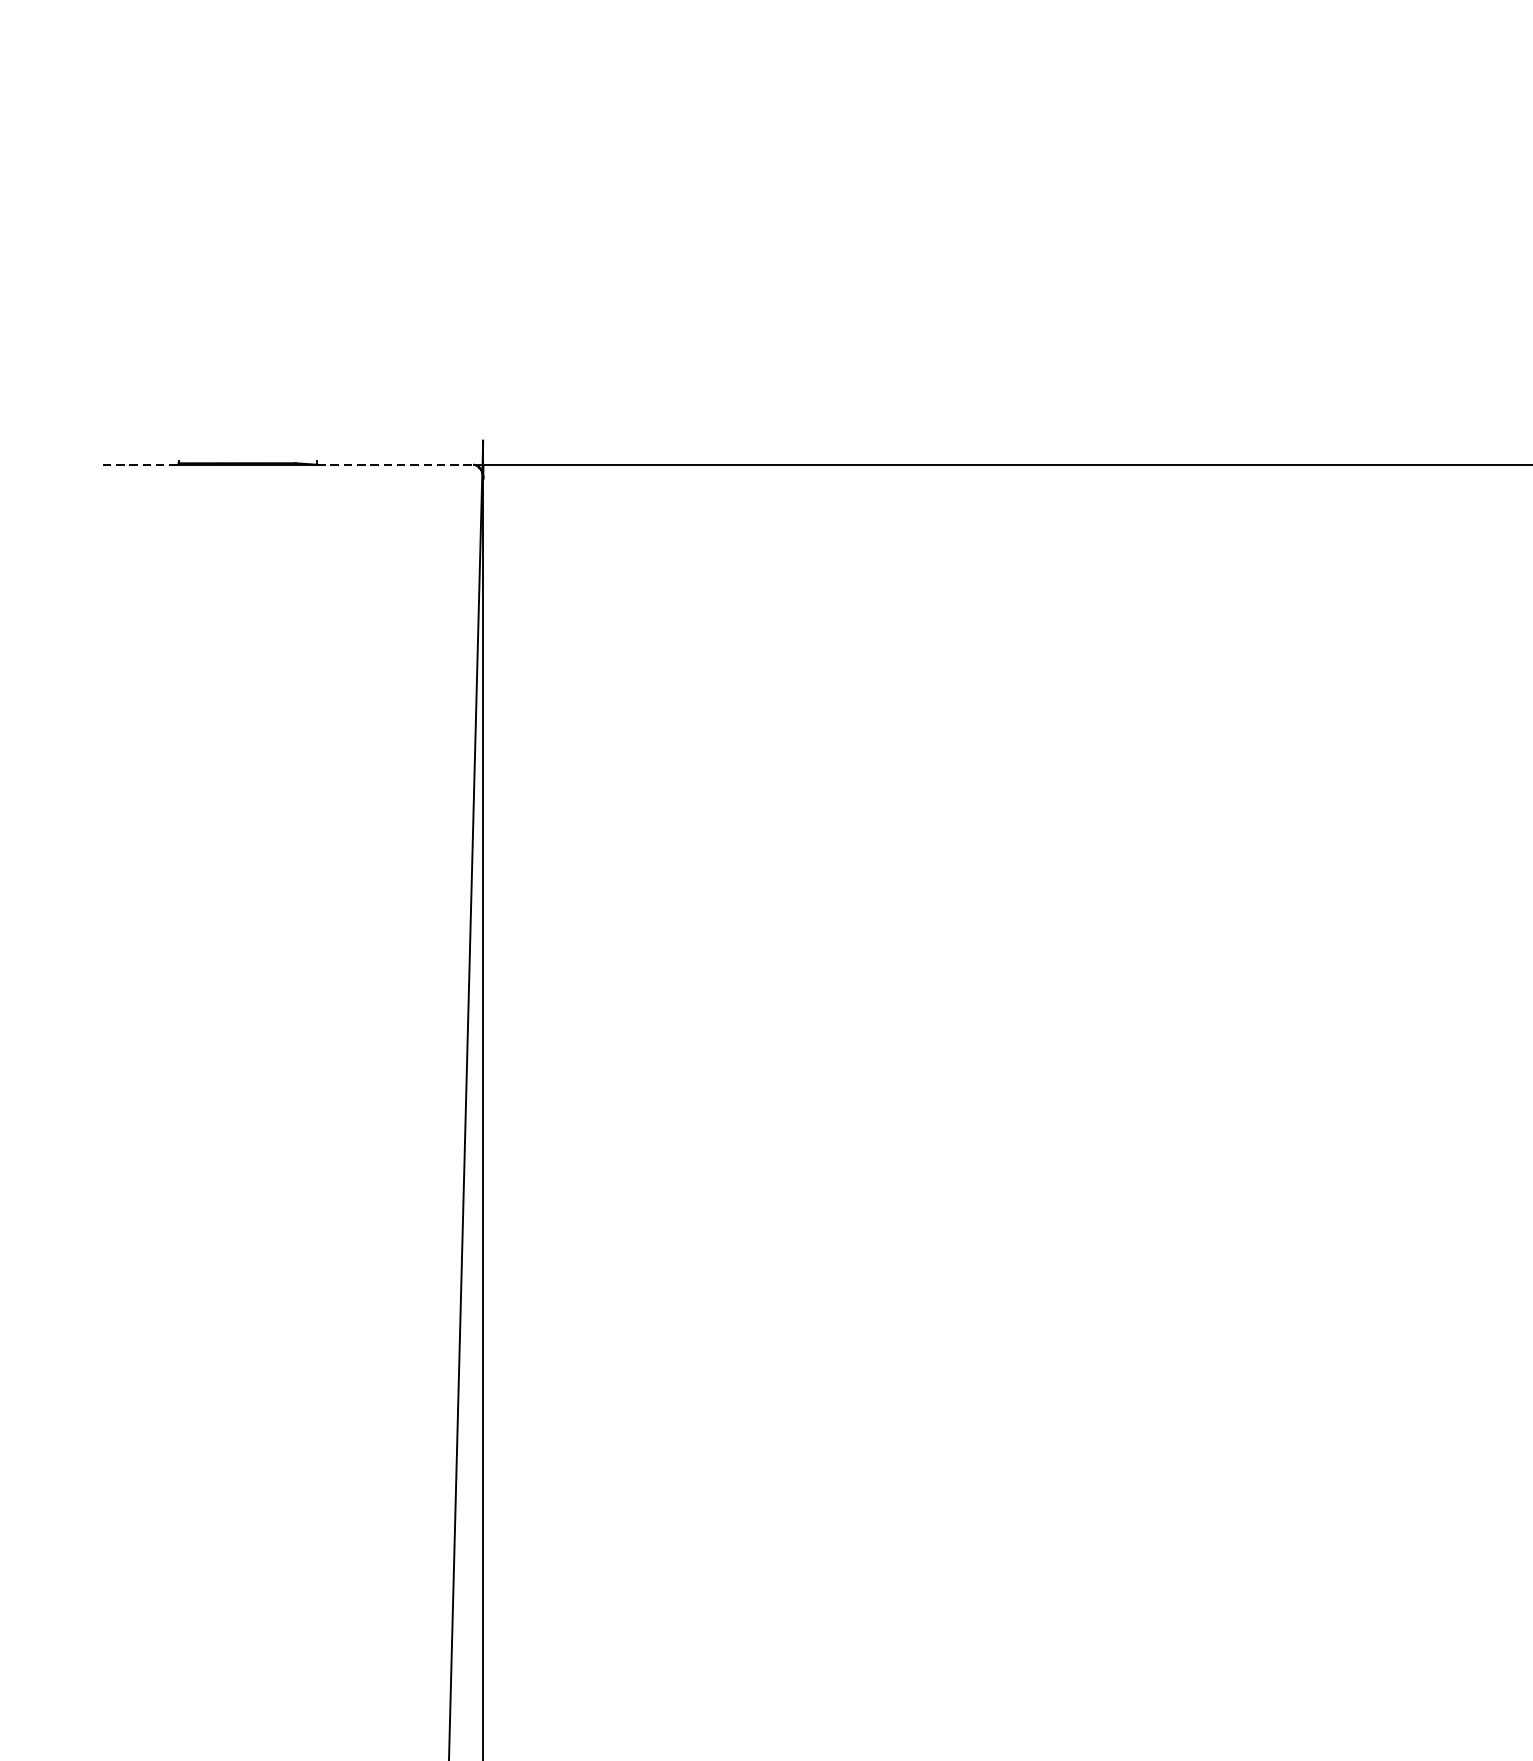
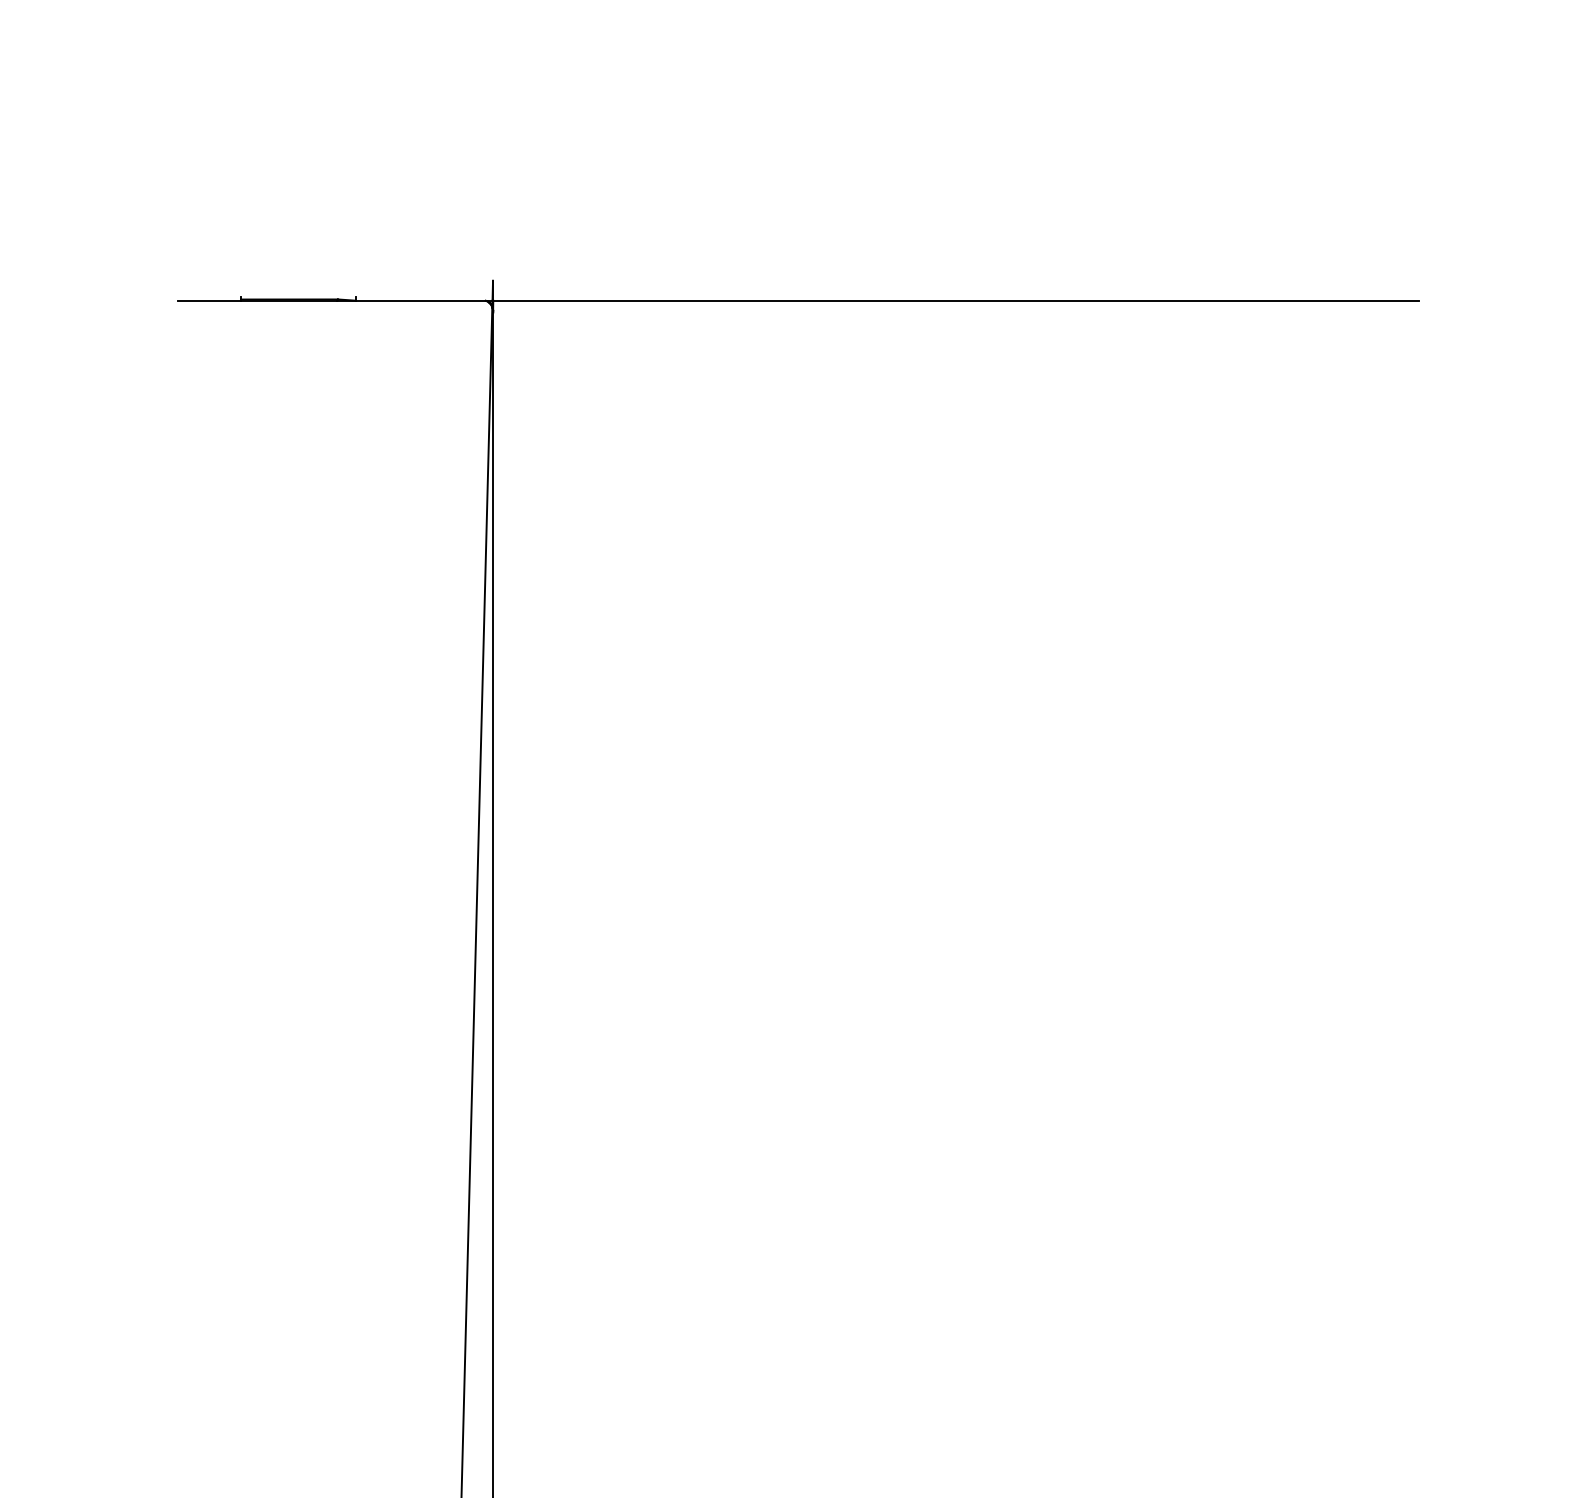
line: (141, 464) -> (210, 300), dashed -> solid
line: (395, 464) -> (420, 300), dashed -> solid

